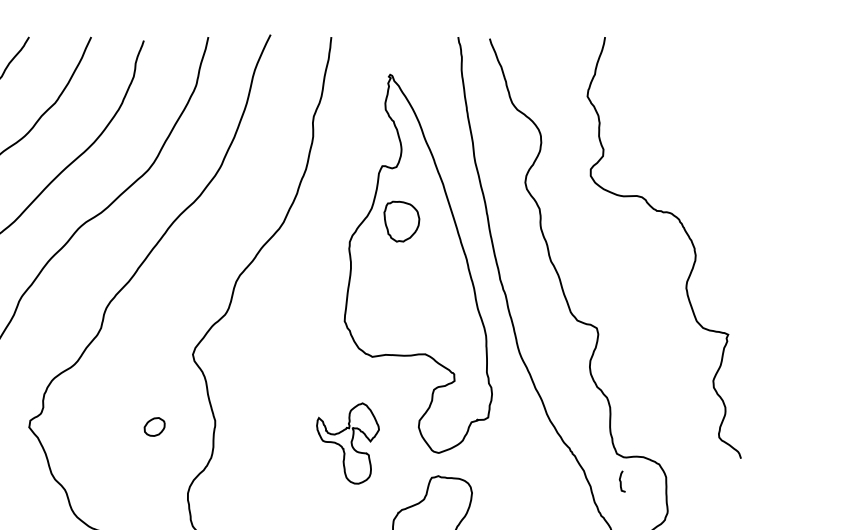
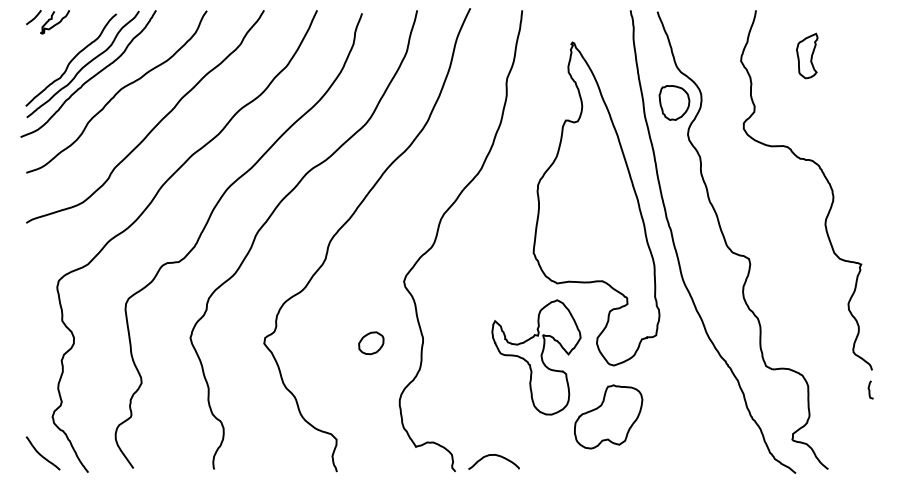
part: (665, 89) -> (807, 55), added
part: (401, 221) -> (674, 102), moved
part: (154, 427) -> (371, 343), size x1.43
part: (348, 443) -> (536, 357), size x1.67
curve: (622, 481) -> (870, 389), moved

